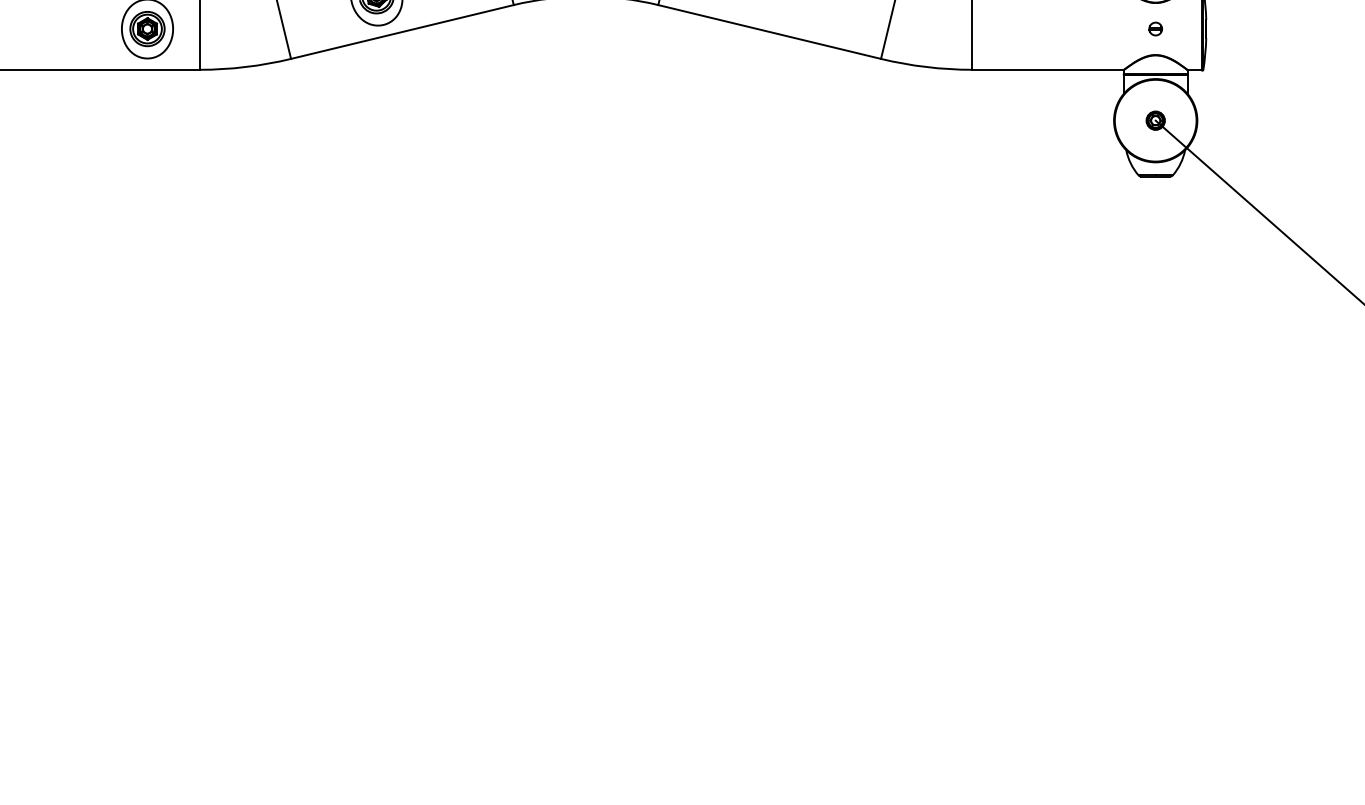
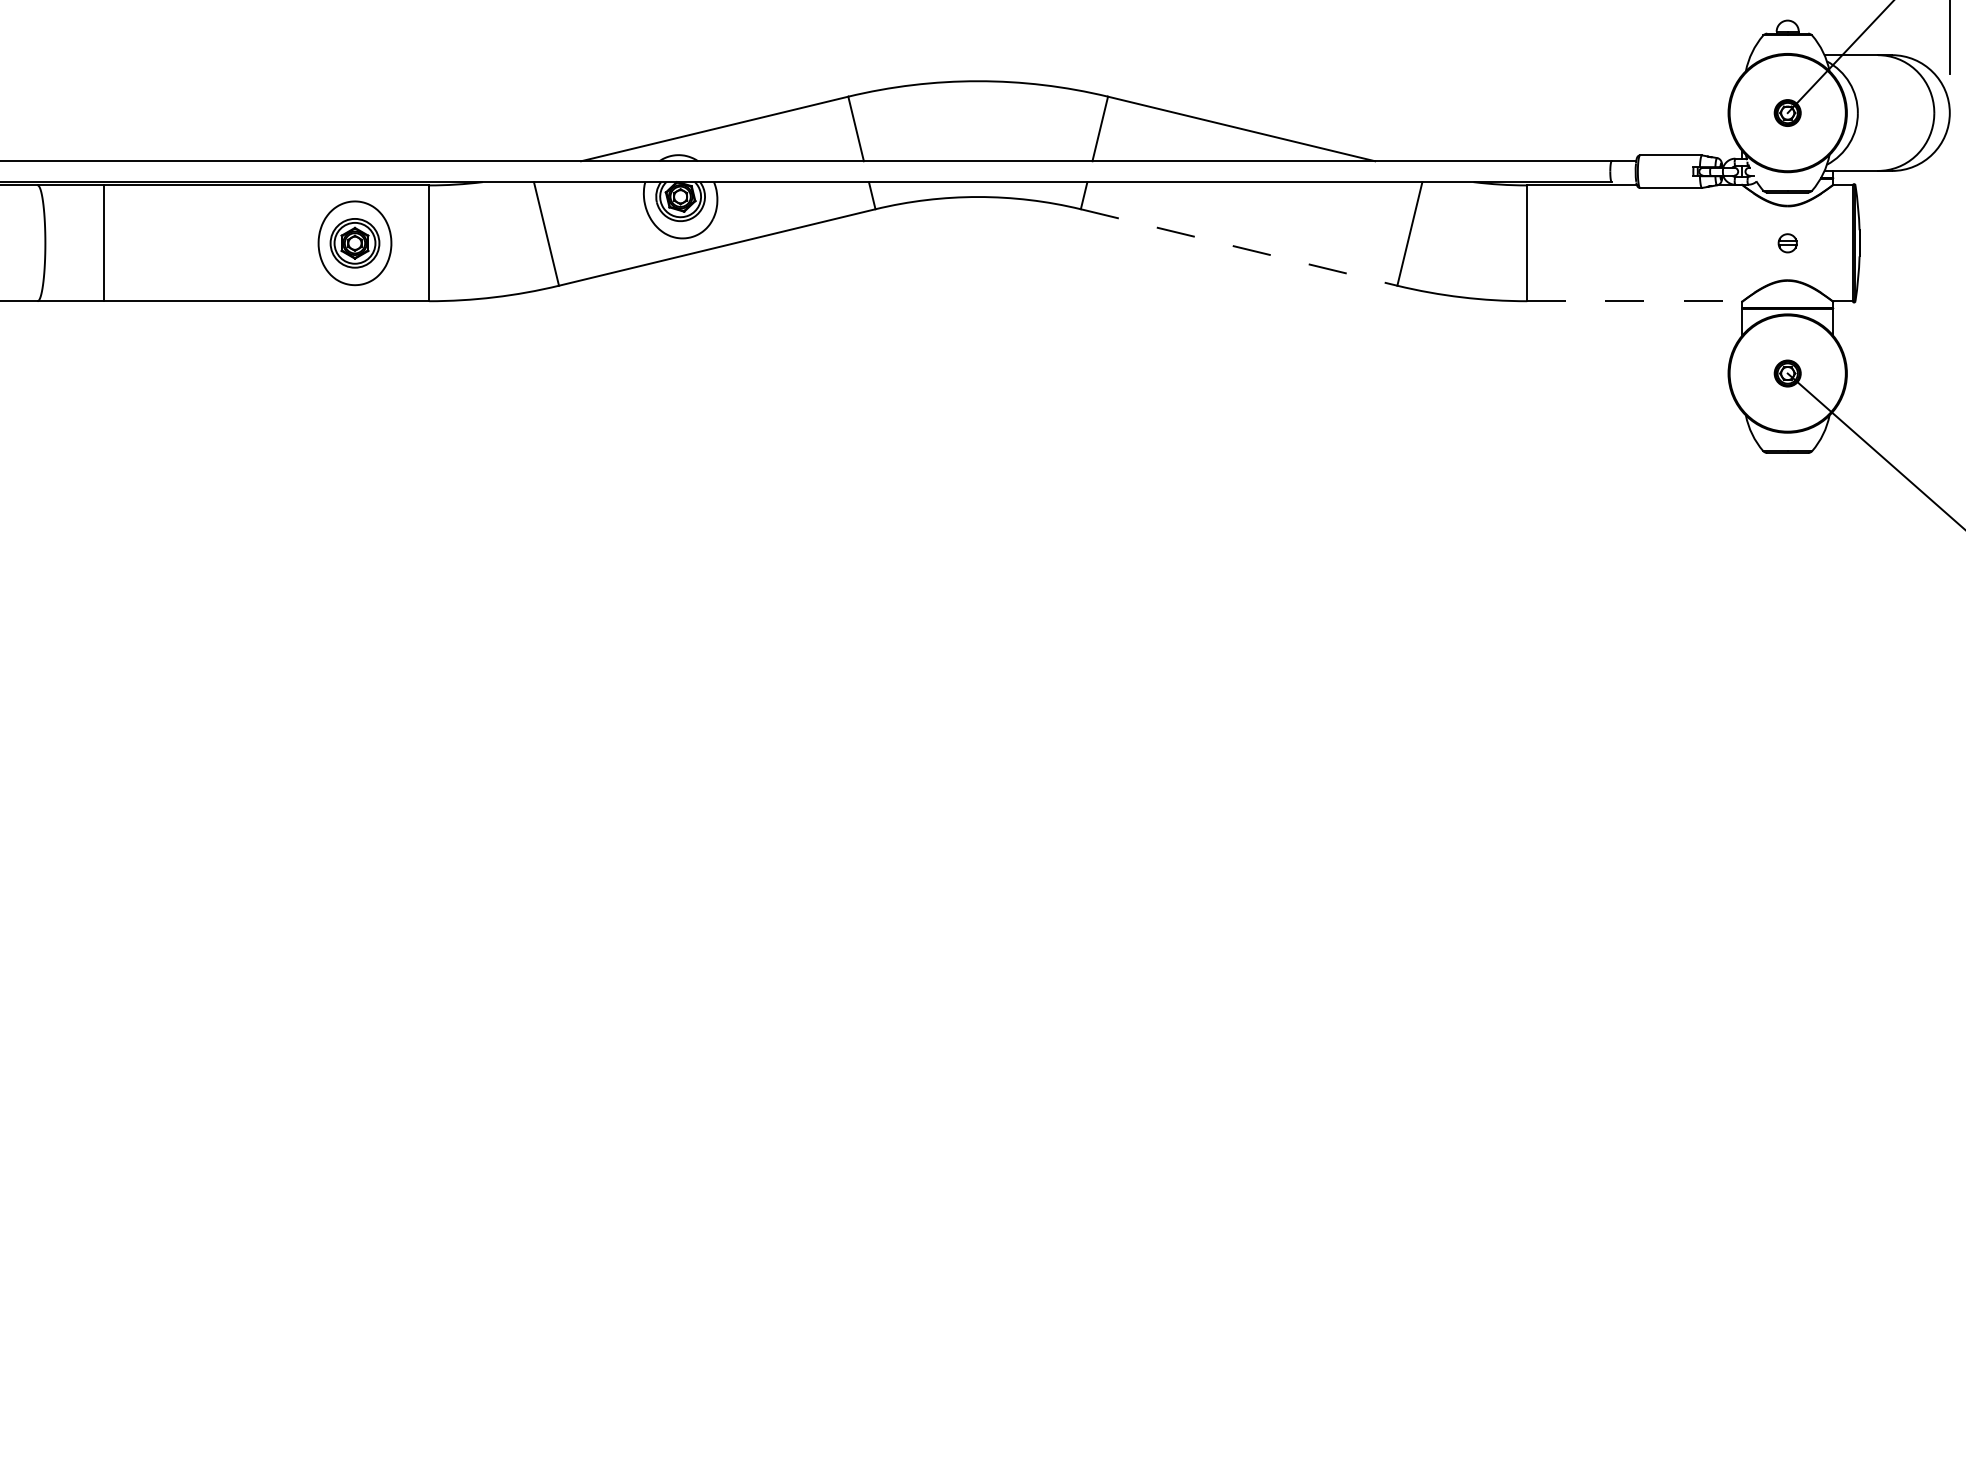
line: (769, 31) -> (1239, 247), solid -> dashed
line: (1047, 69) -> (1634, 301), solid -> dashed

